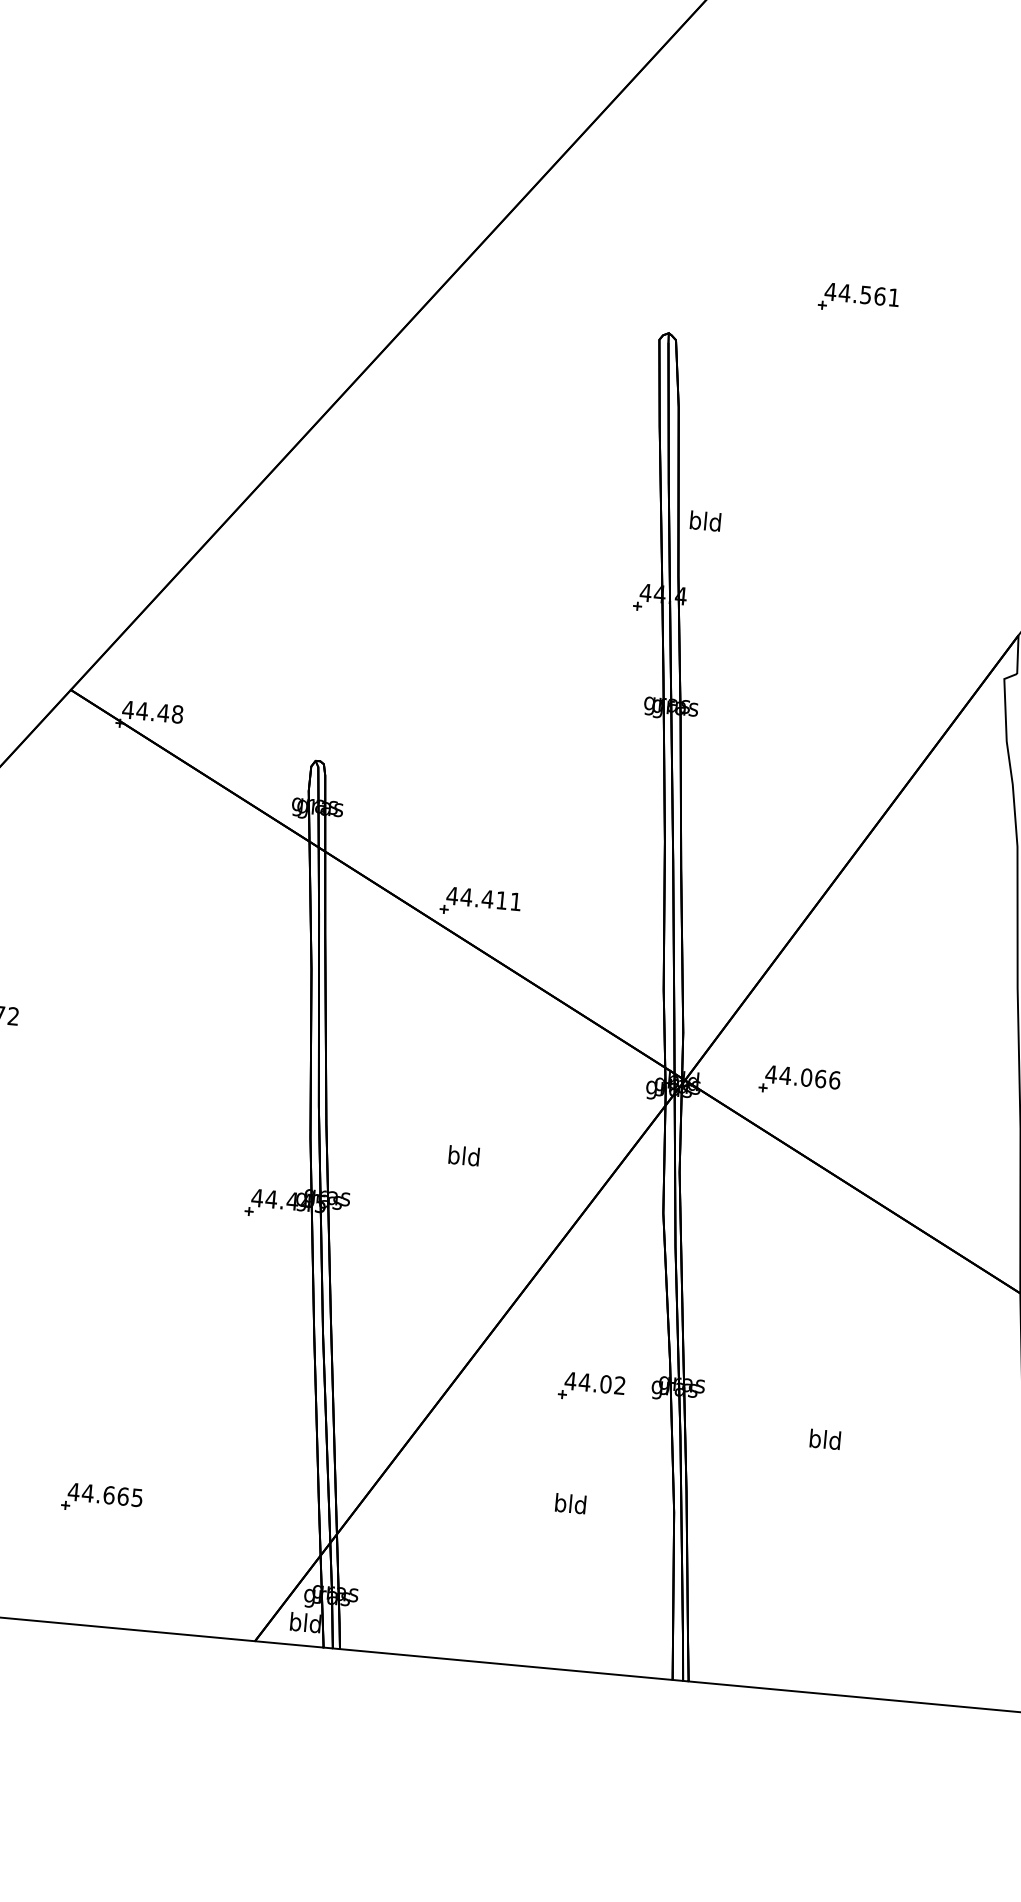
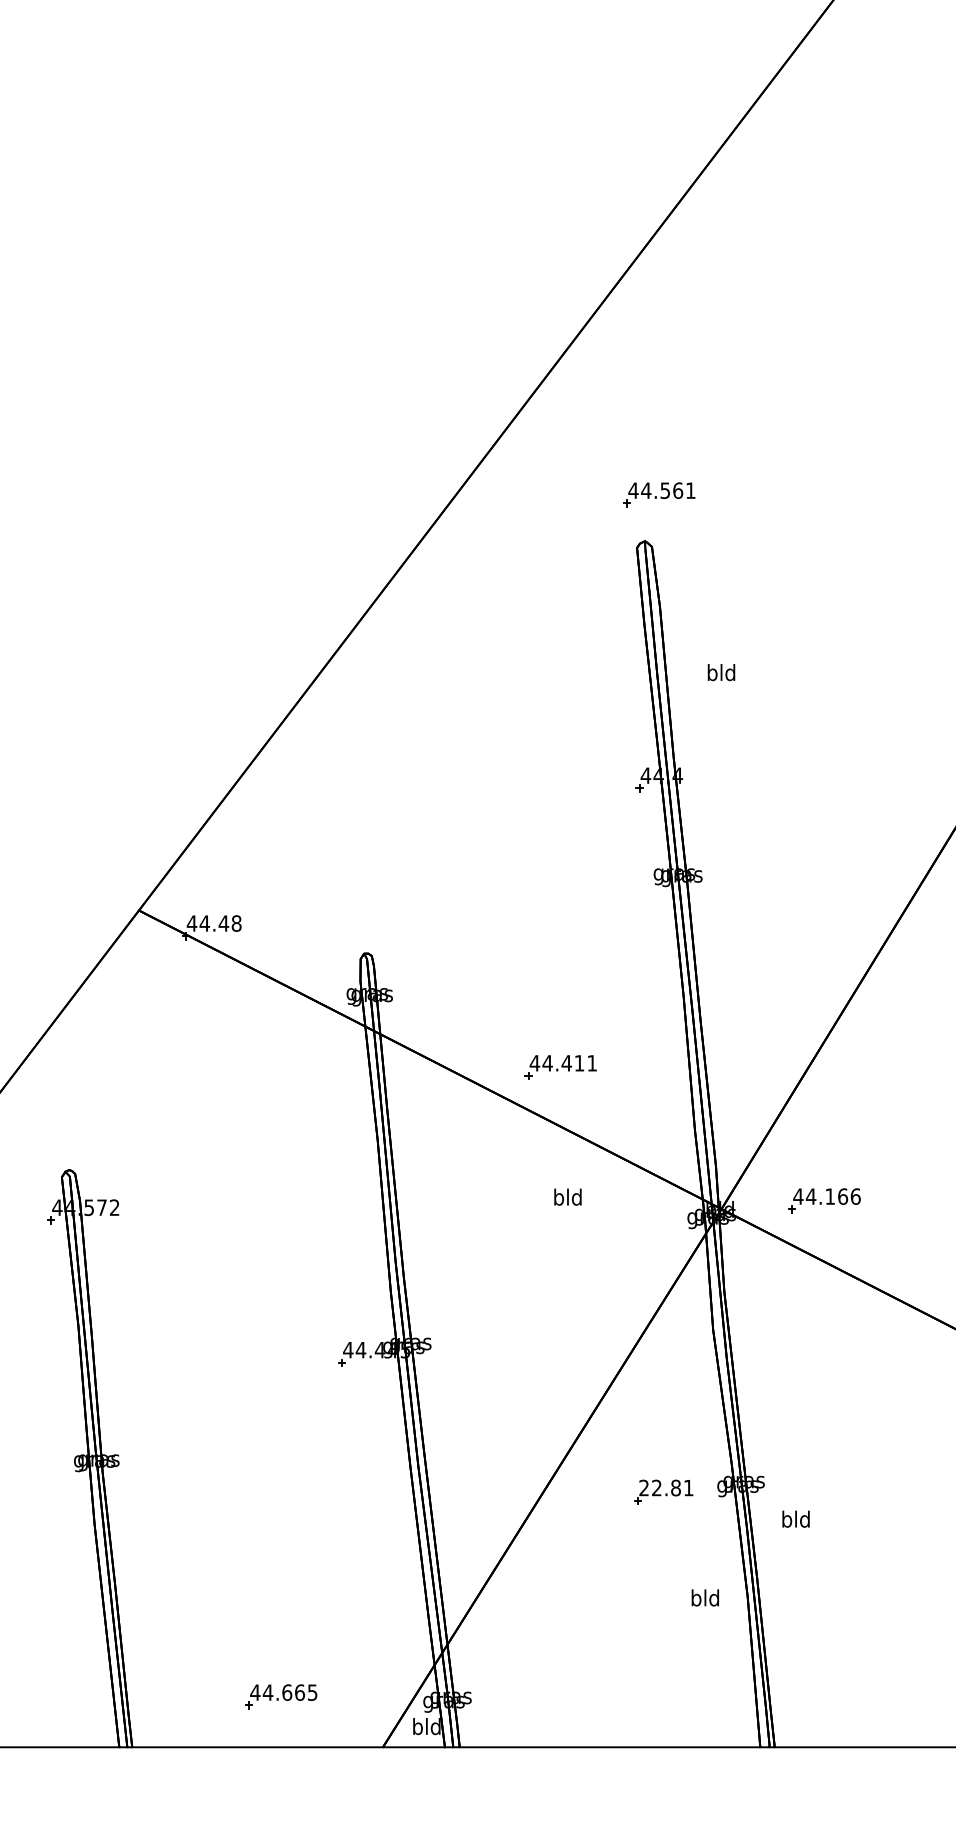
part: (859, 298) -> (659, 494), moved
text: (705, 521) -> (721, 672), moved
part: (480, 903) -> (560, 1067), moved
text: (806, 1077) -> (830, 1196), 44.066 -> 44.166
text: (463, 1155) -> (567, 1196), moved
text: (594, 1382) -> (665, 1487), 44.02 -> 22.81
text: (824, 1438) -> (795, 1518), moved
part: (102, 1498) -> (281, 1696), moved
text: (569, 1503) -> (704, 1597), moved

